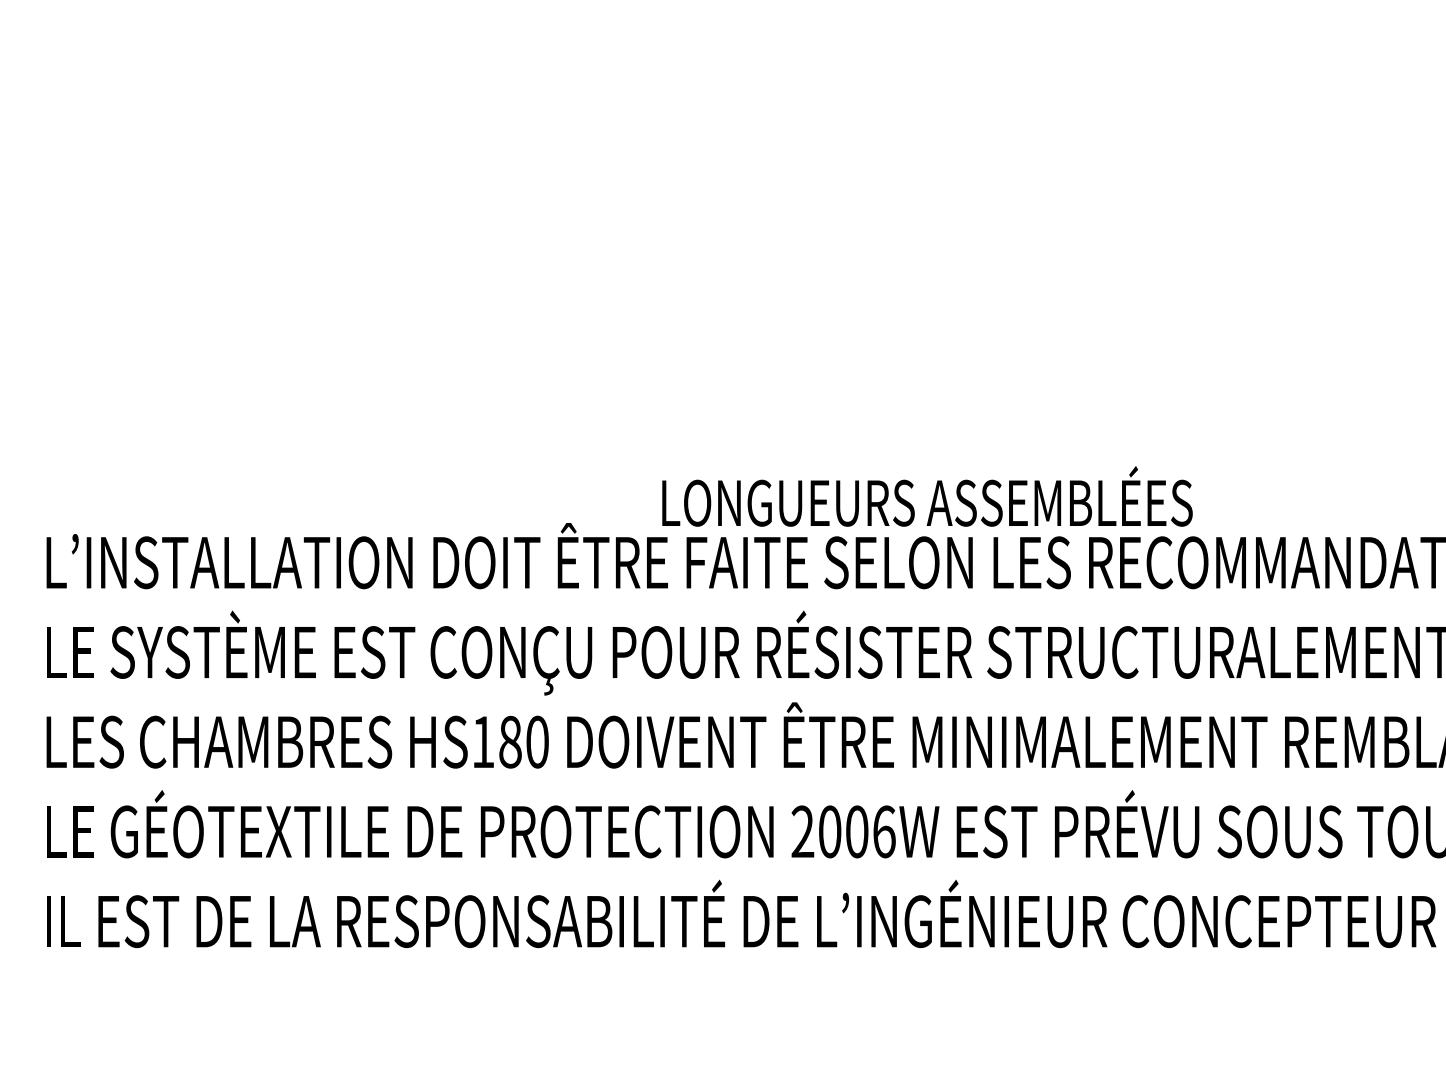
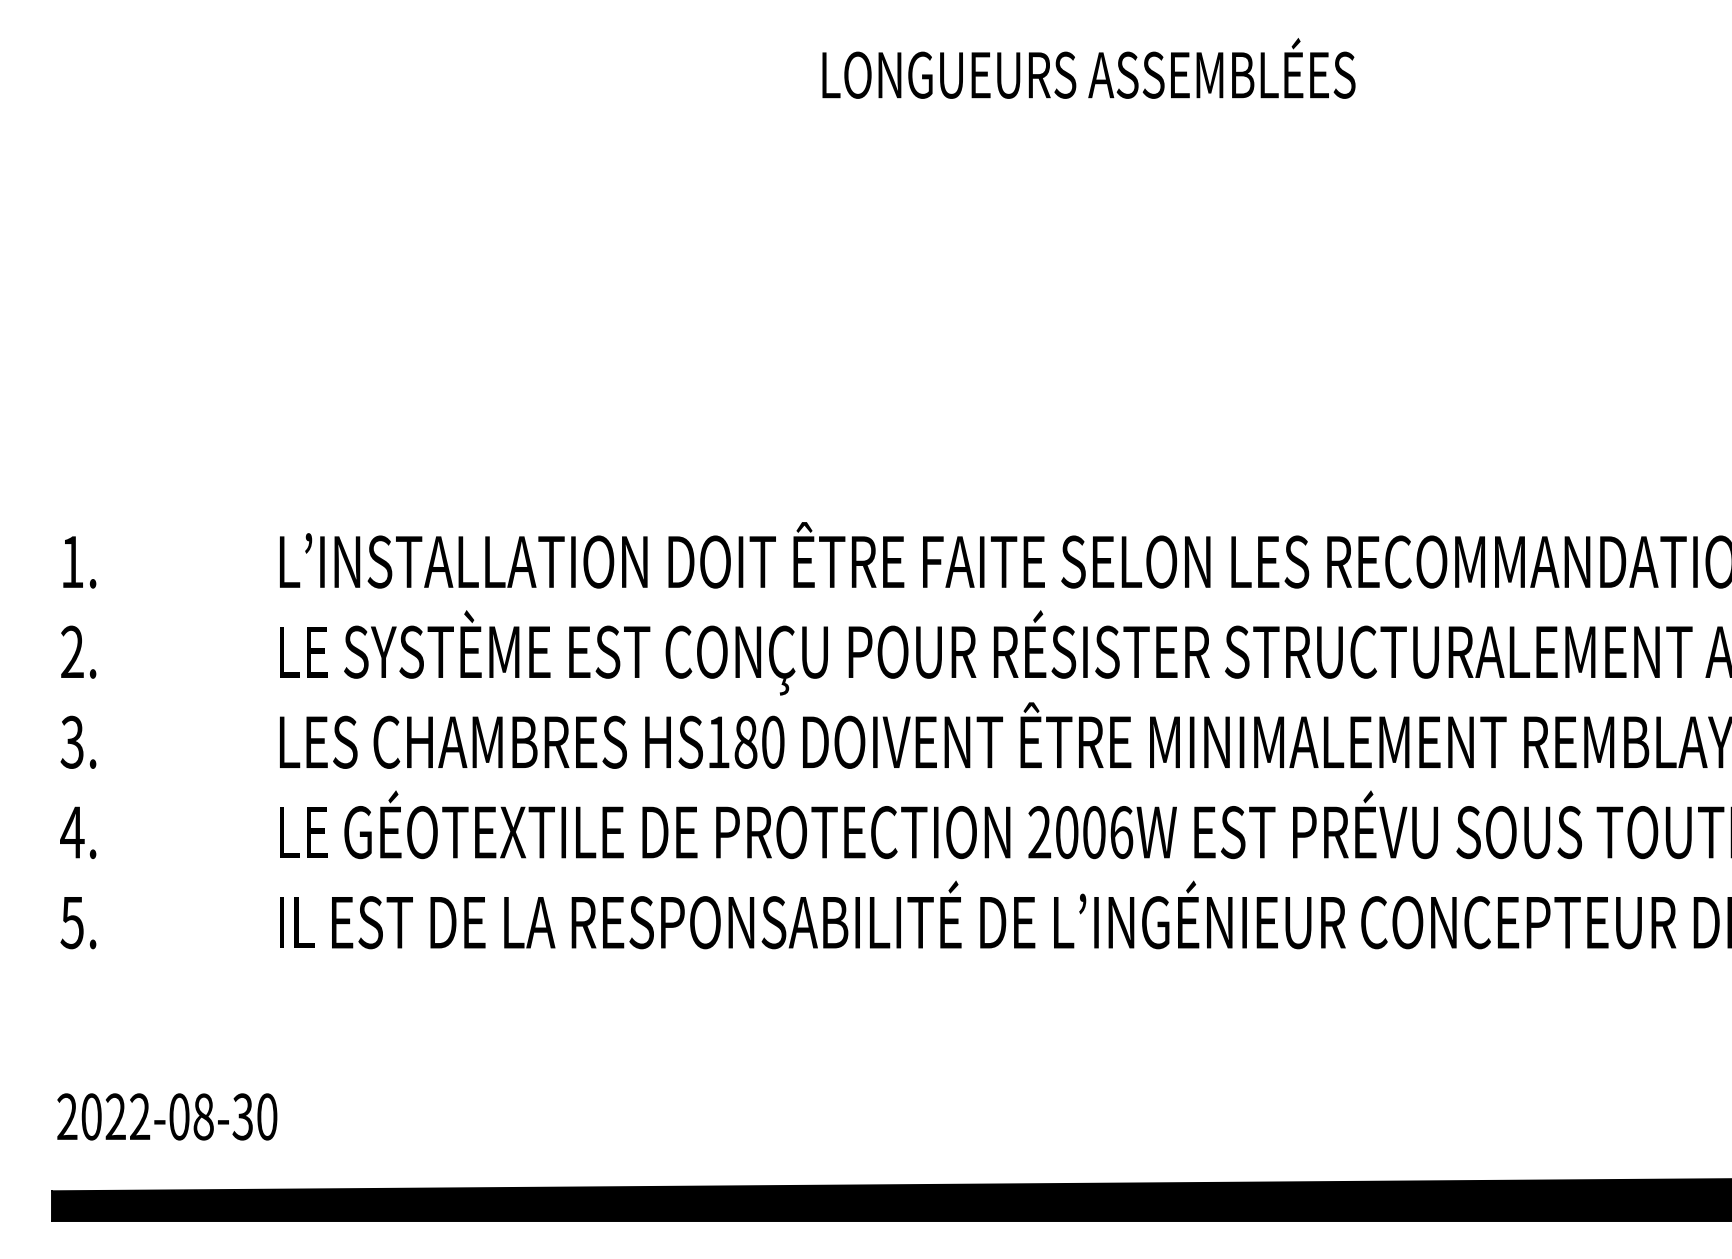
text: (927, 496) -> (1088, 68), moved

